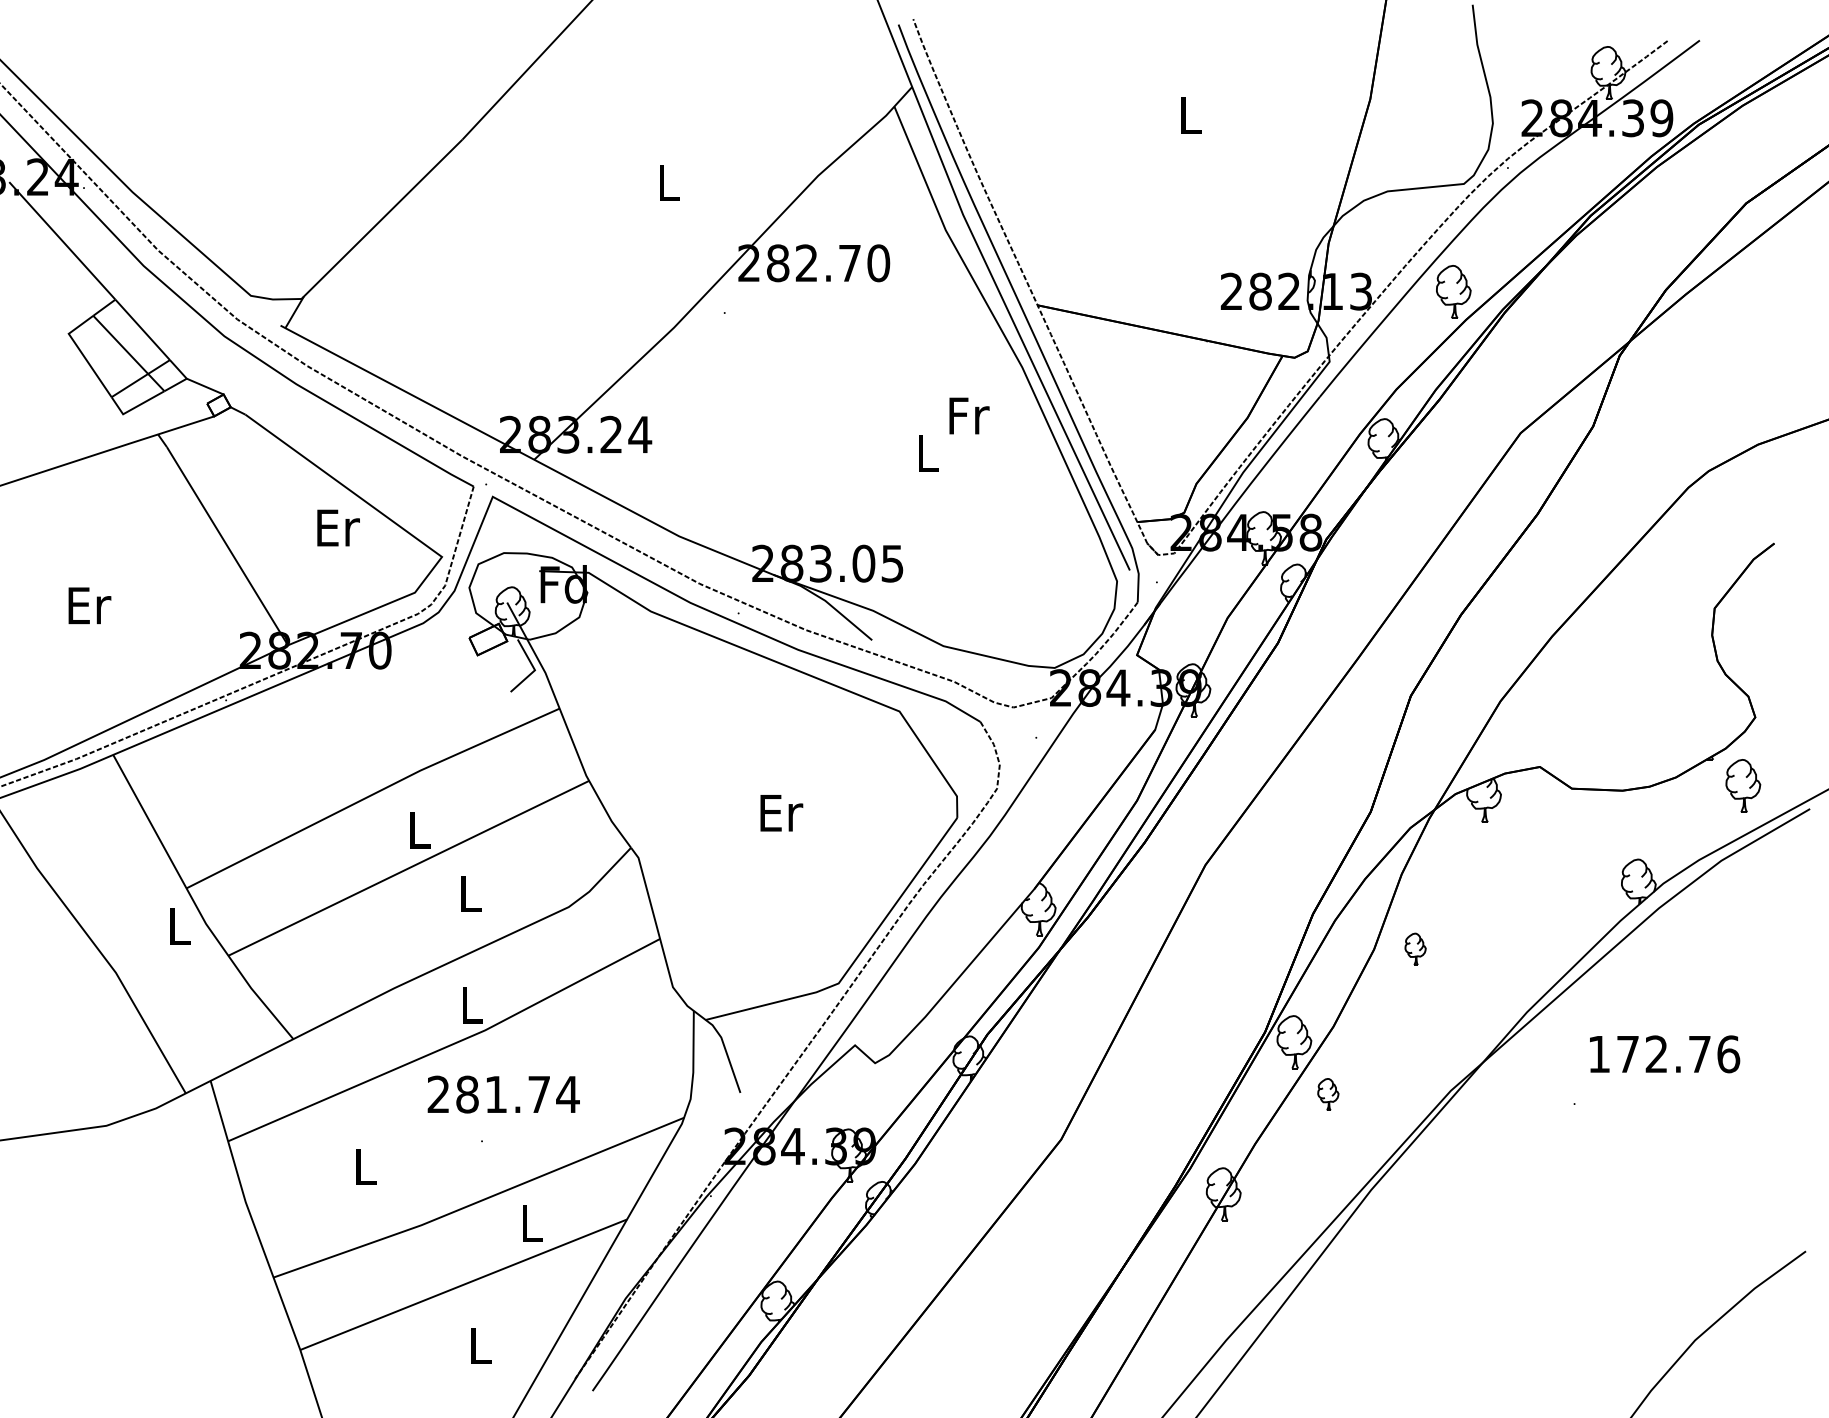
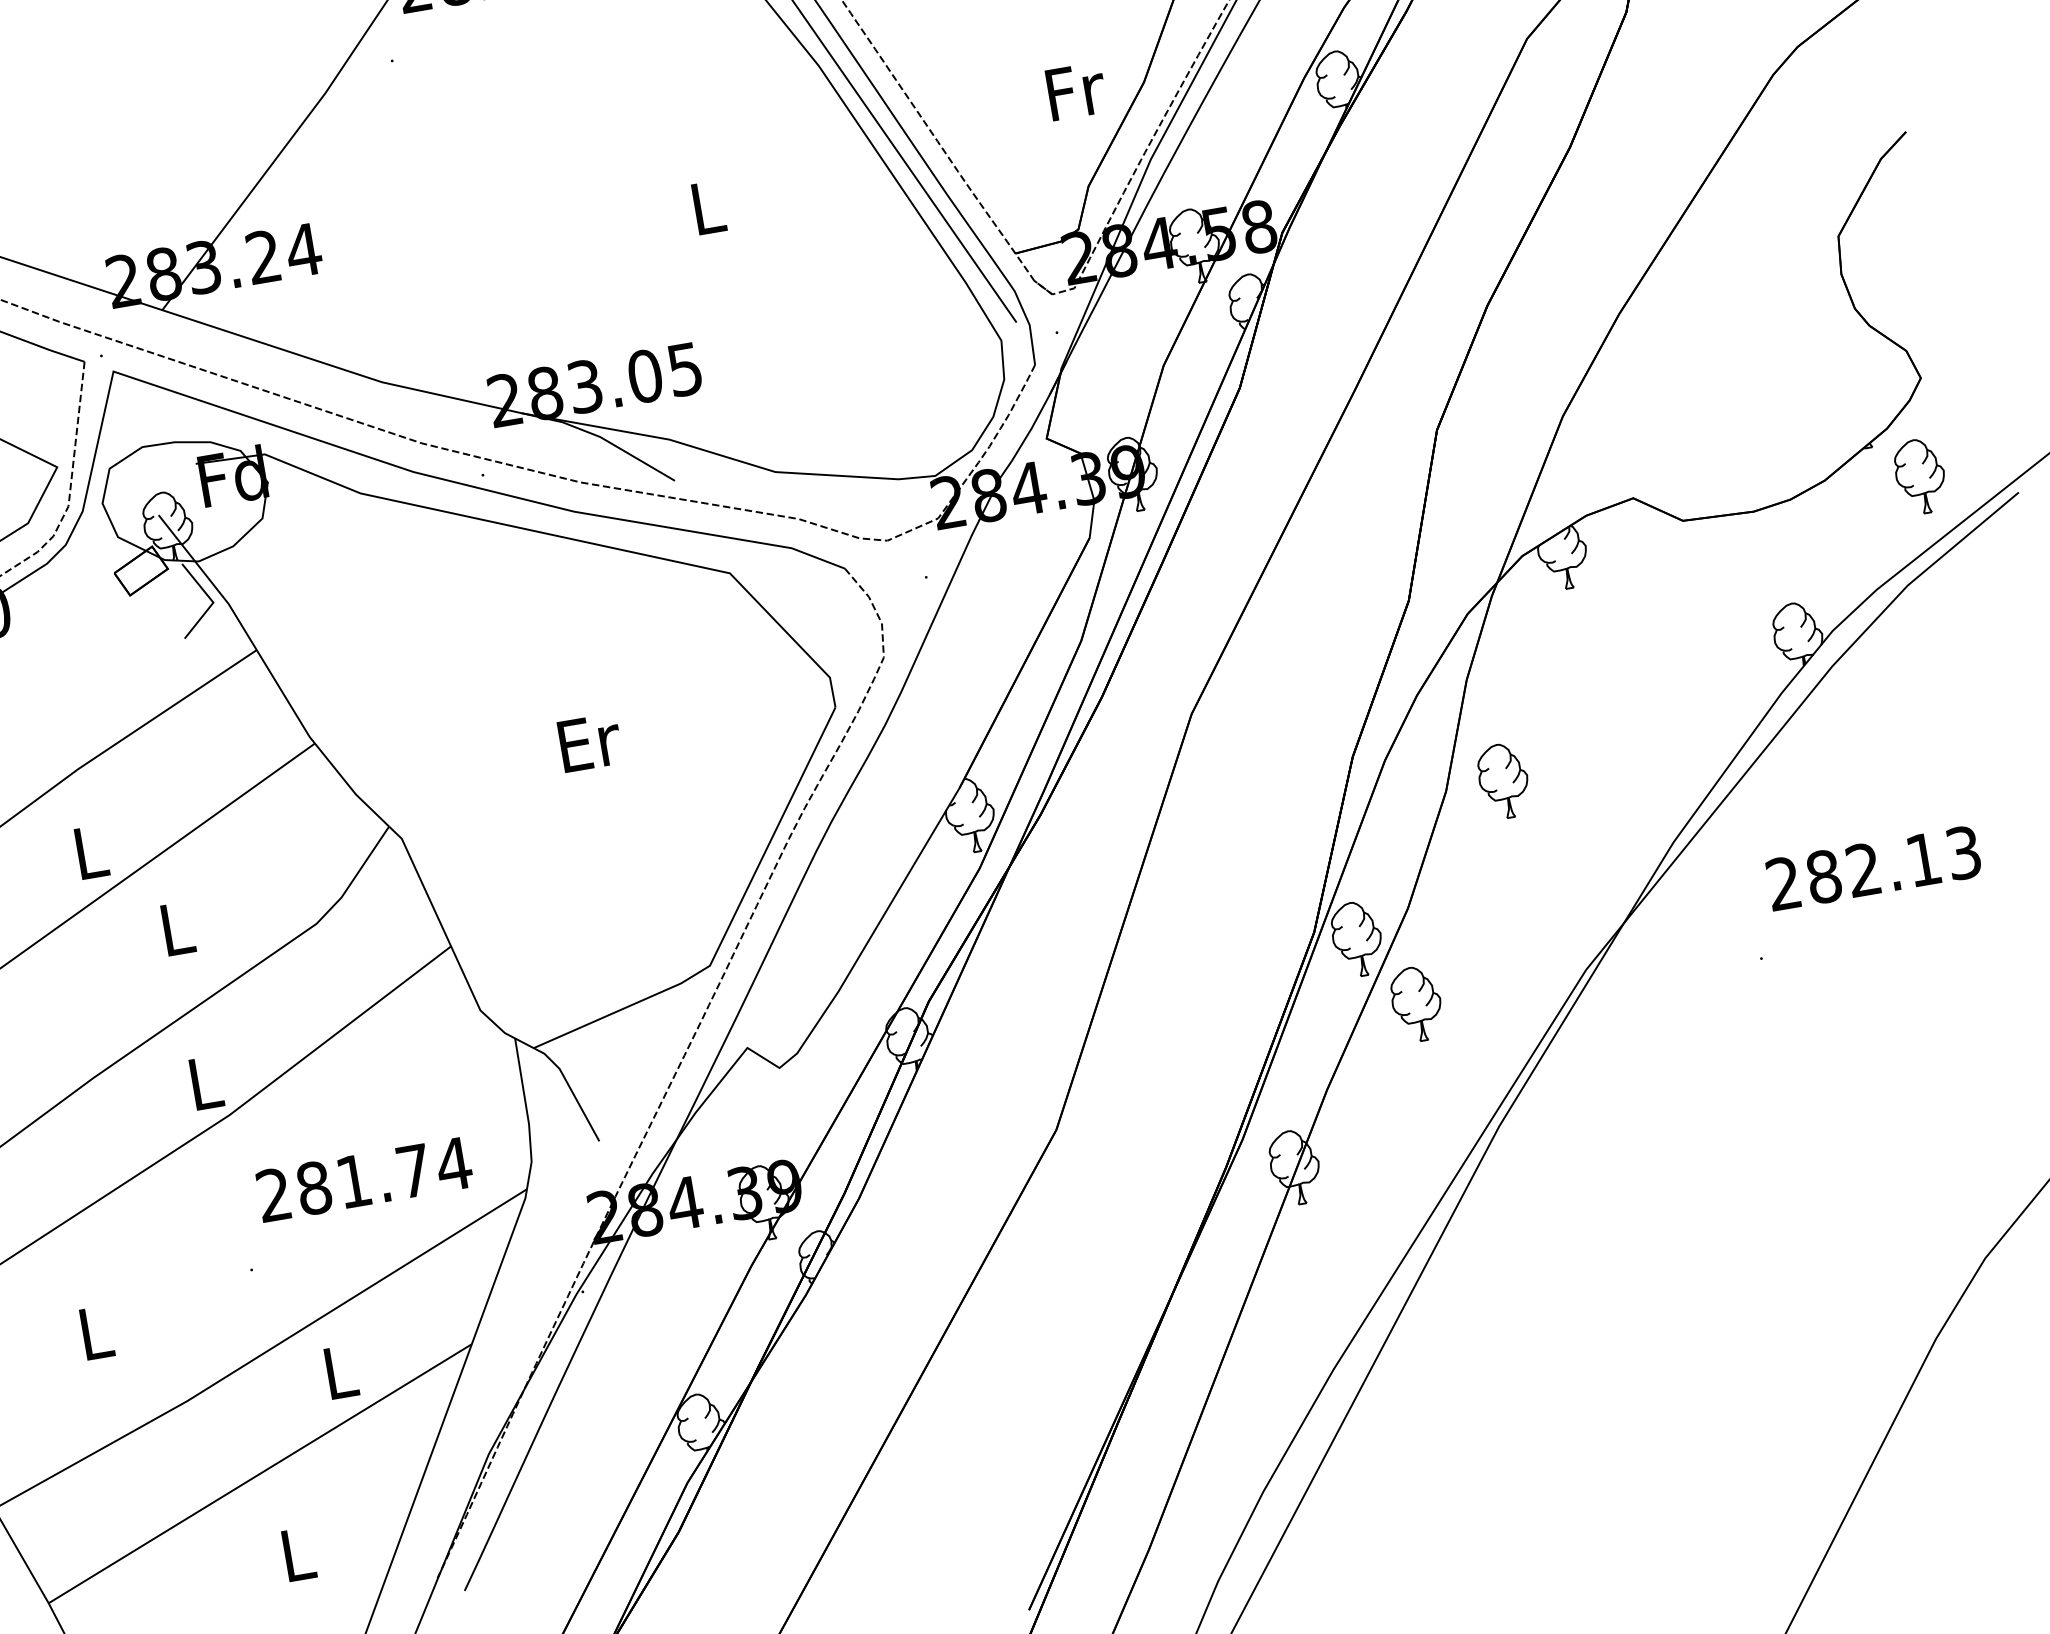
text: (969, 415) -> (1076, 90), moved
part: (1415, 949) -> (1503, 781), size x1.67
text: (1664, 1054) -> (1874, 868), 172.76 -> 282.13
text: (503, 1094) -> (364, 1179), moved
part: (1328, 1094) -> (1417, 1003), size x1.67

